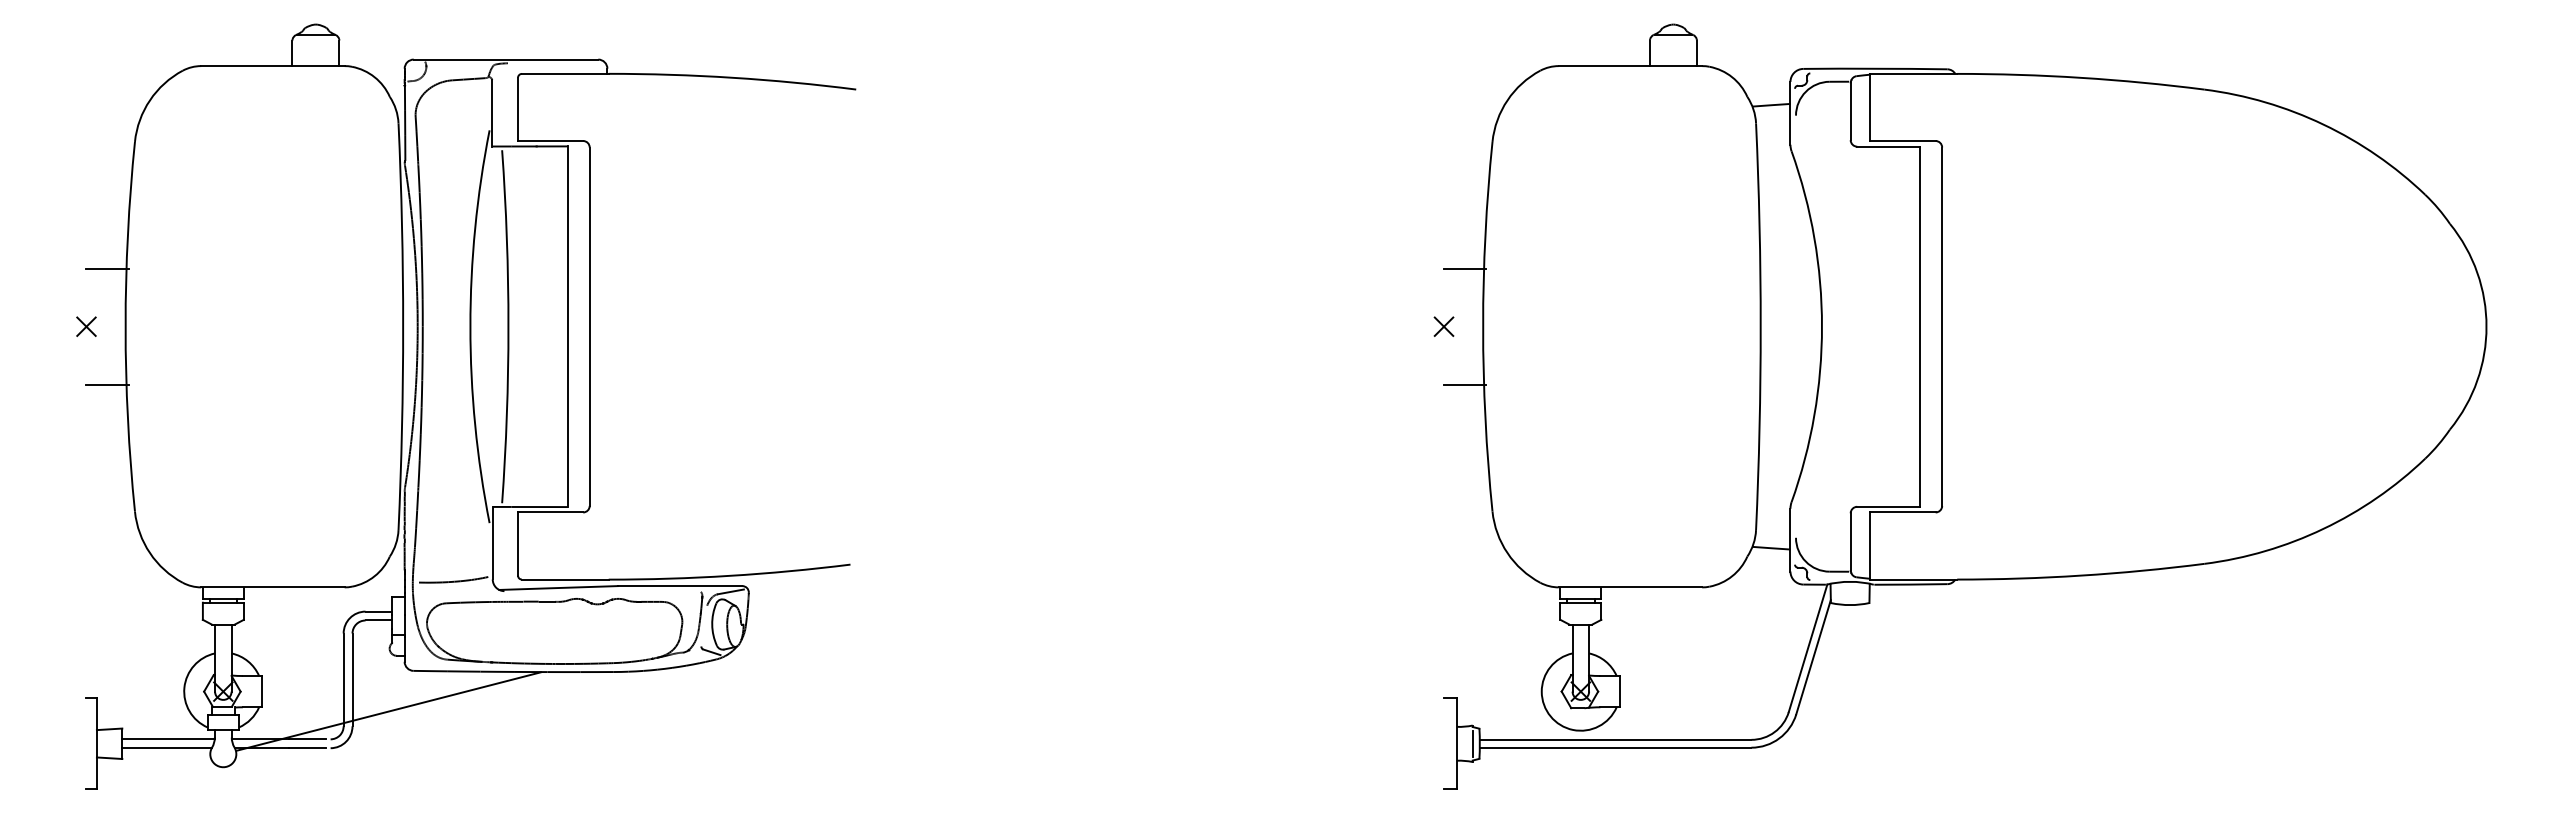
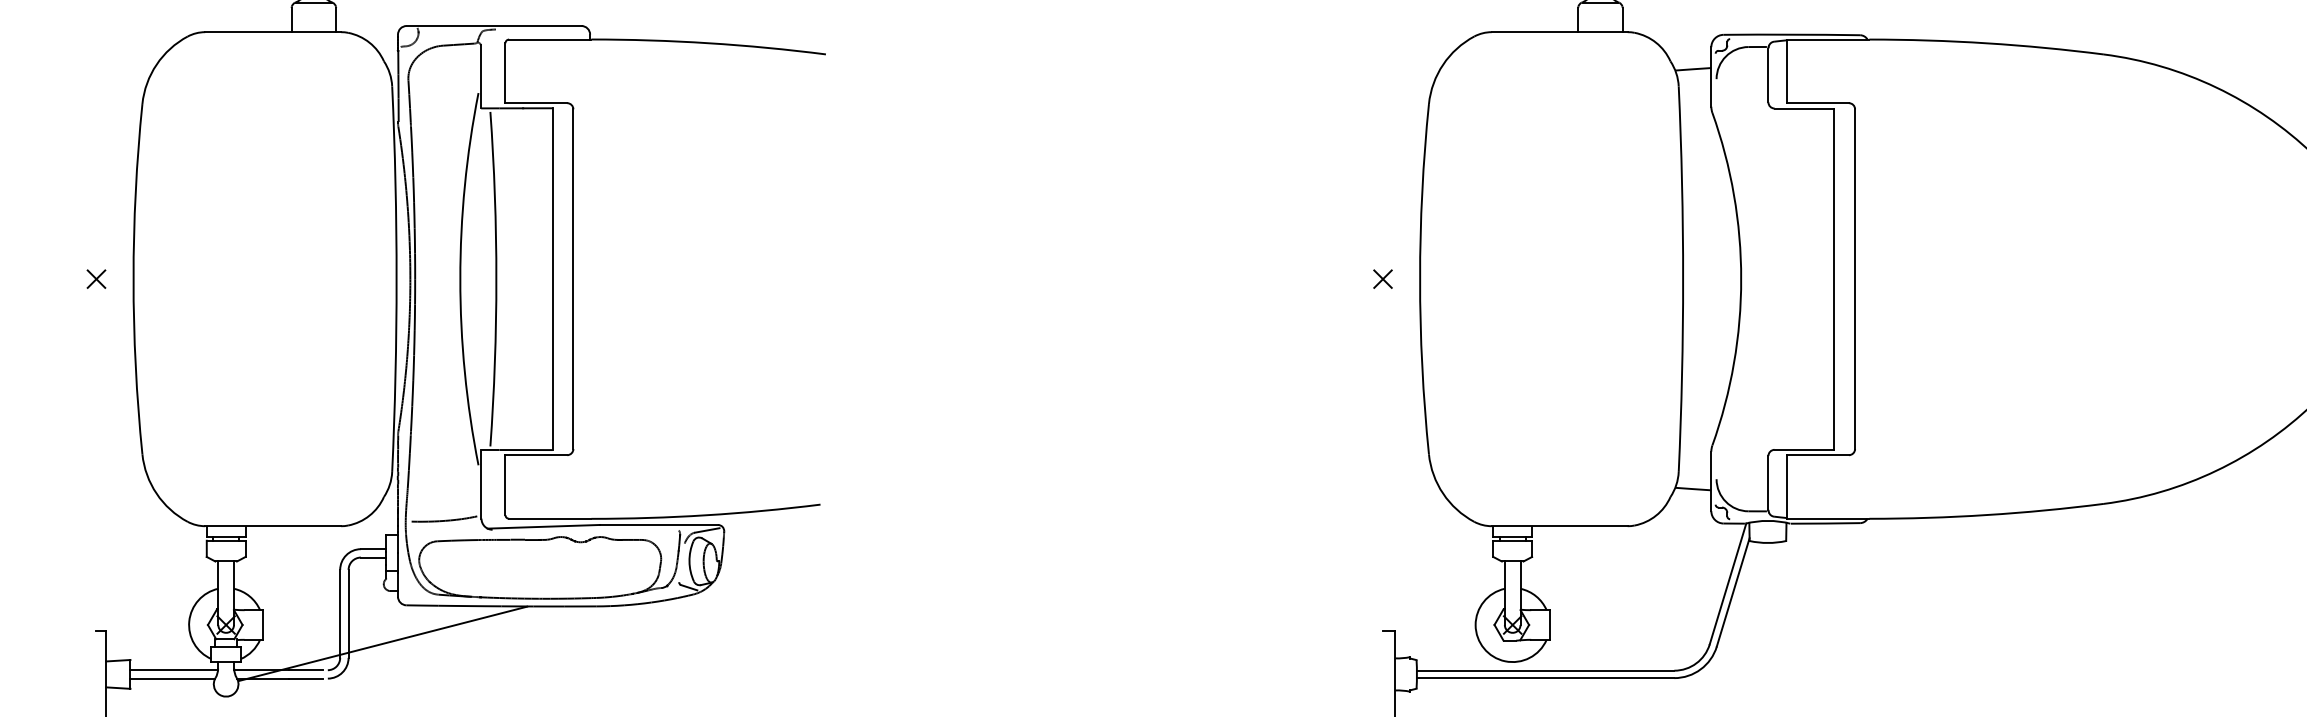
line: (107, 268) -> (116, 223), removed
line: (1465, 268) -> (1403, 223), removed
line: (107, 384) -> (116, 333), removed
line: (1465, 384) -> (1403, 333), removed
line: (1472, 743) -> (1410, 674), removed

